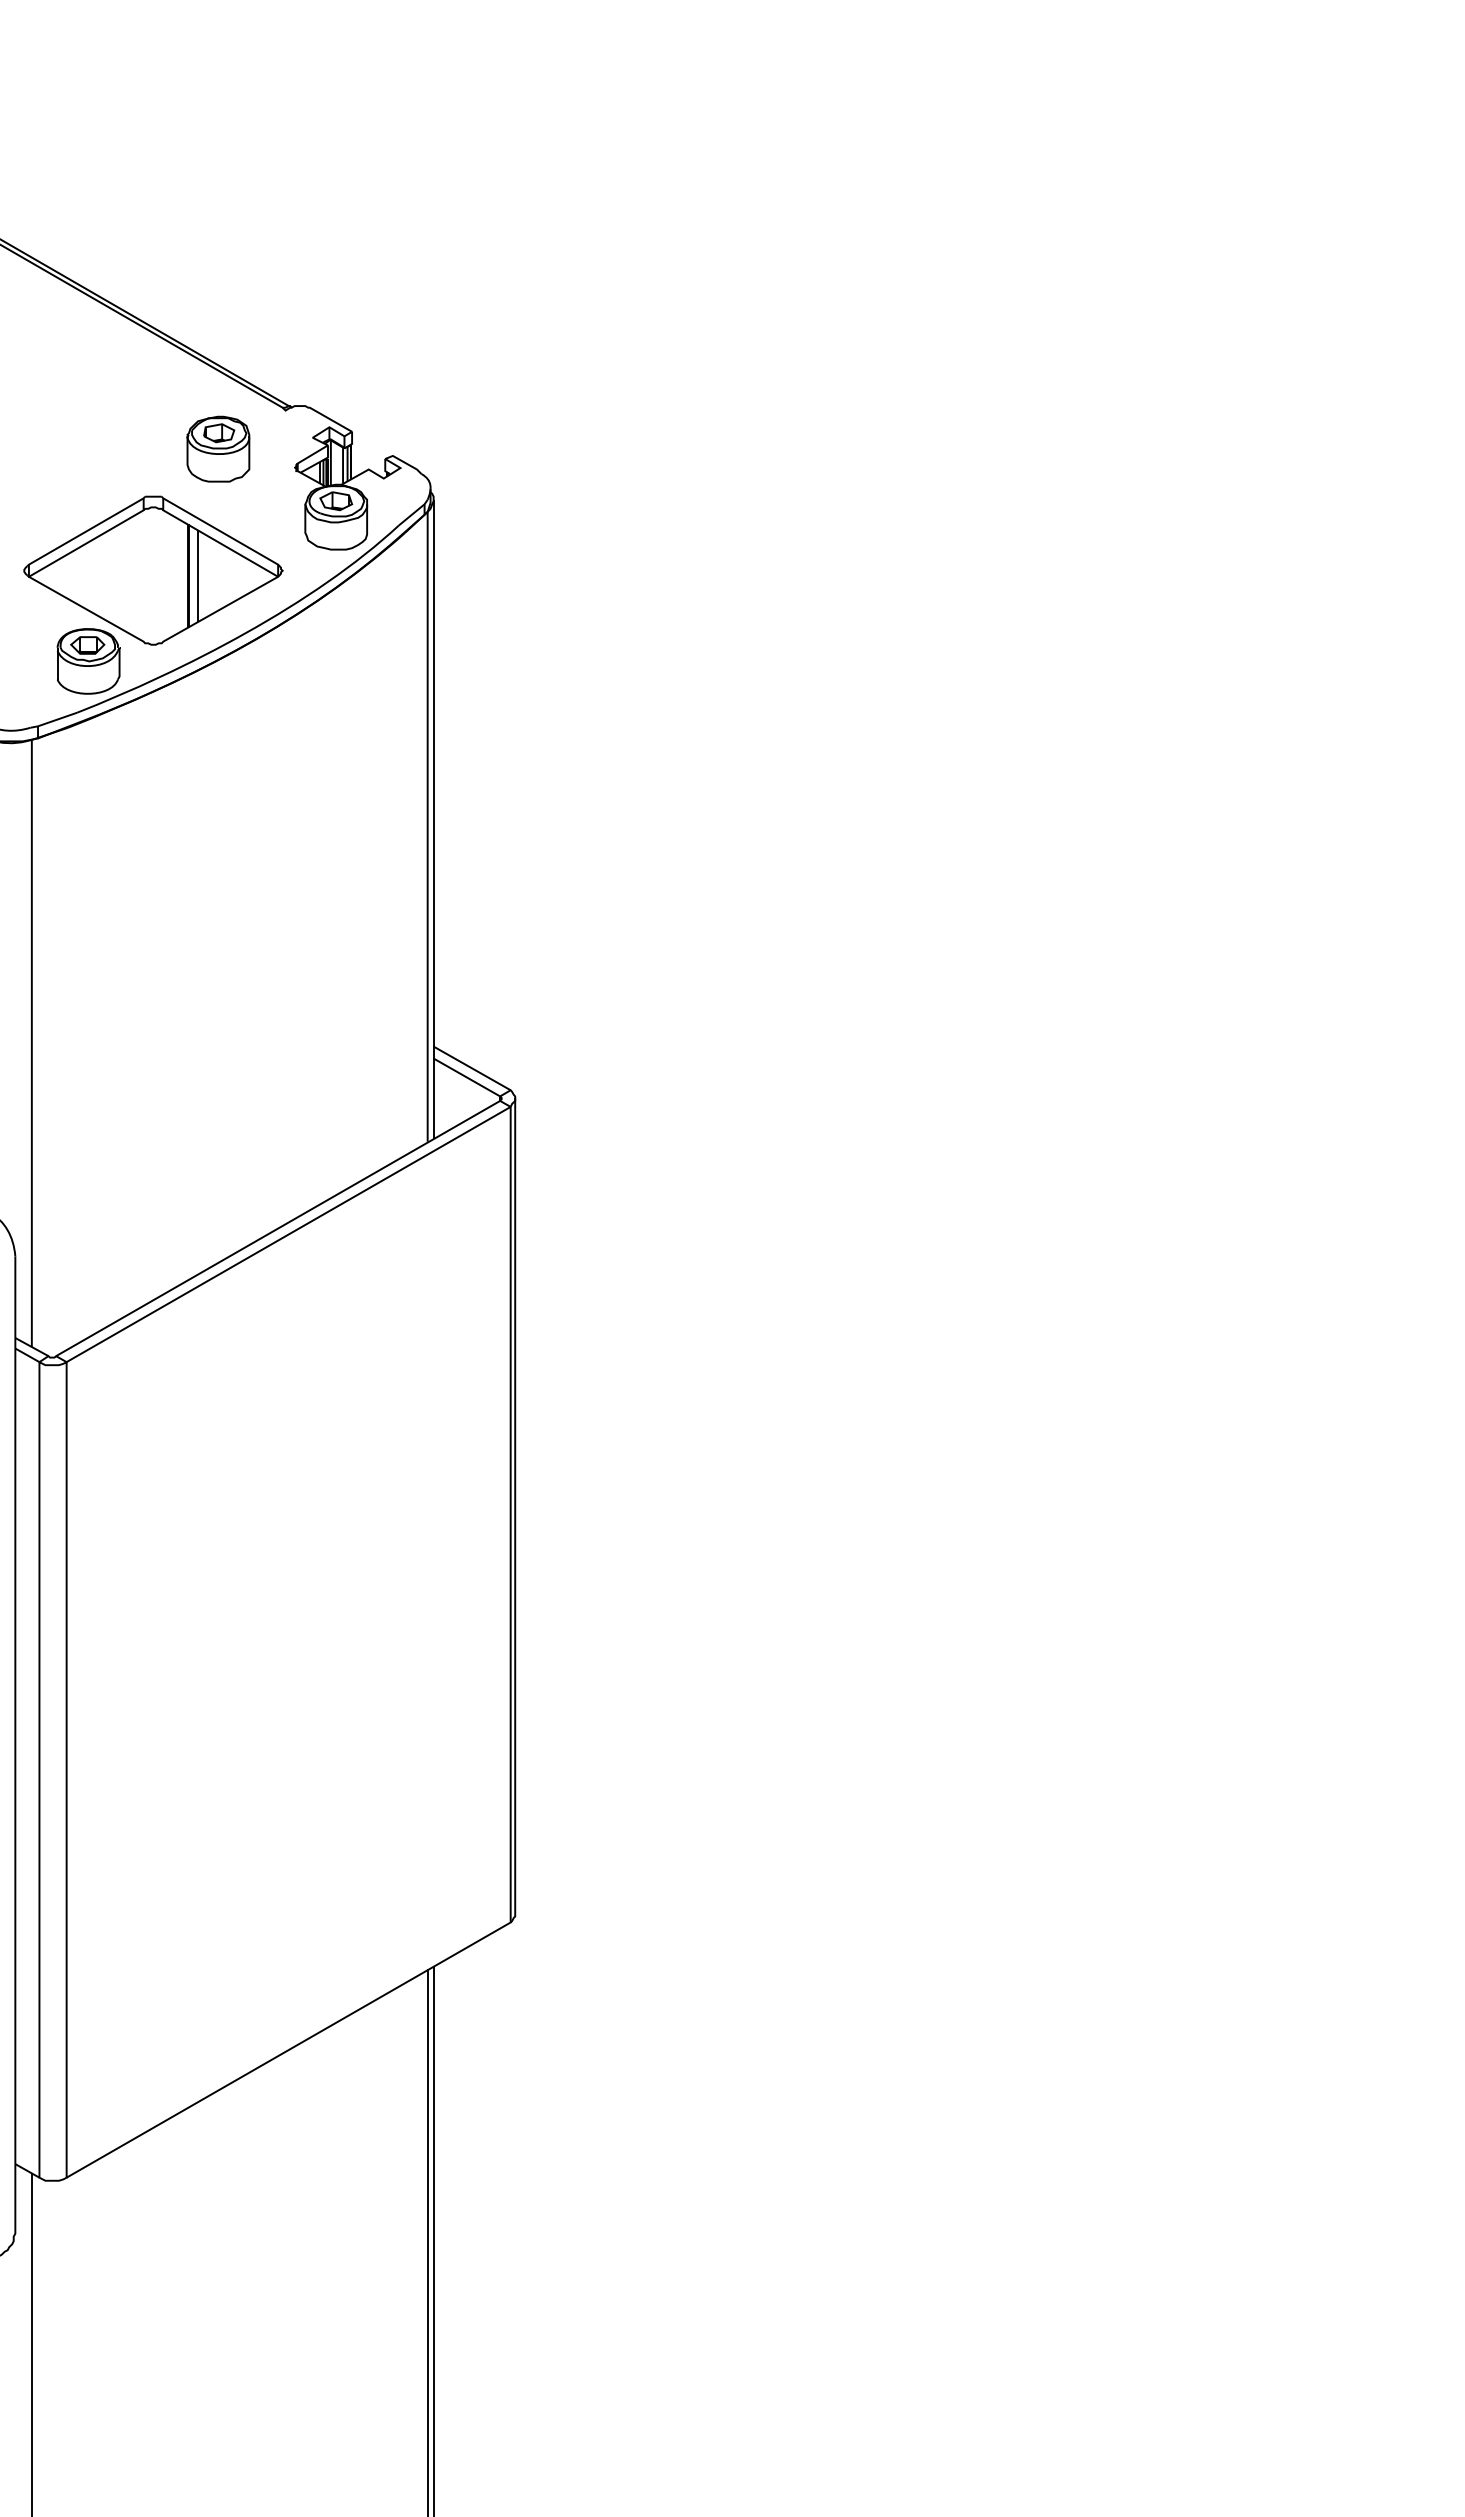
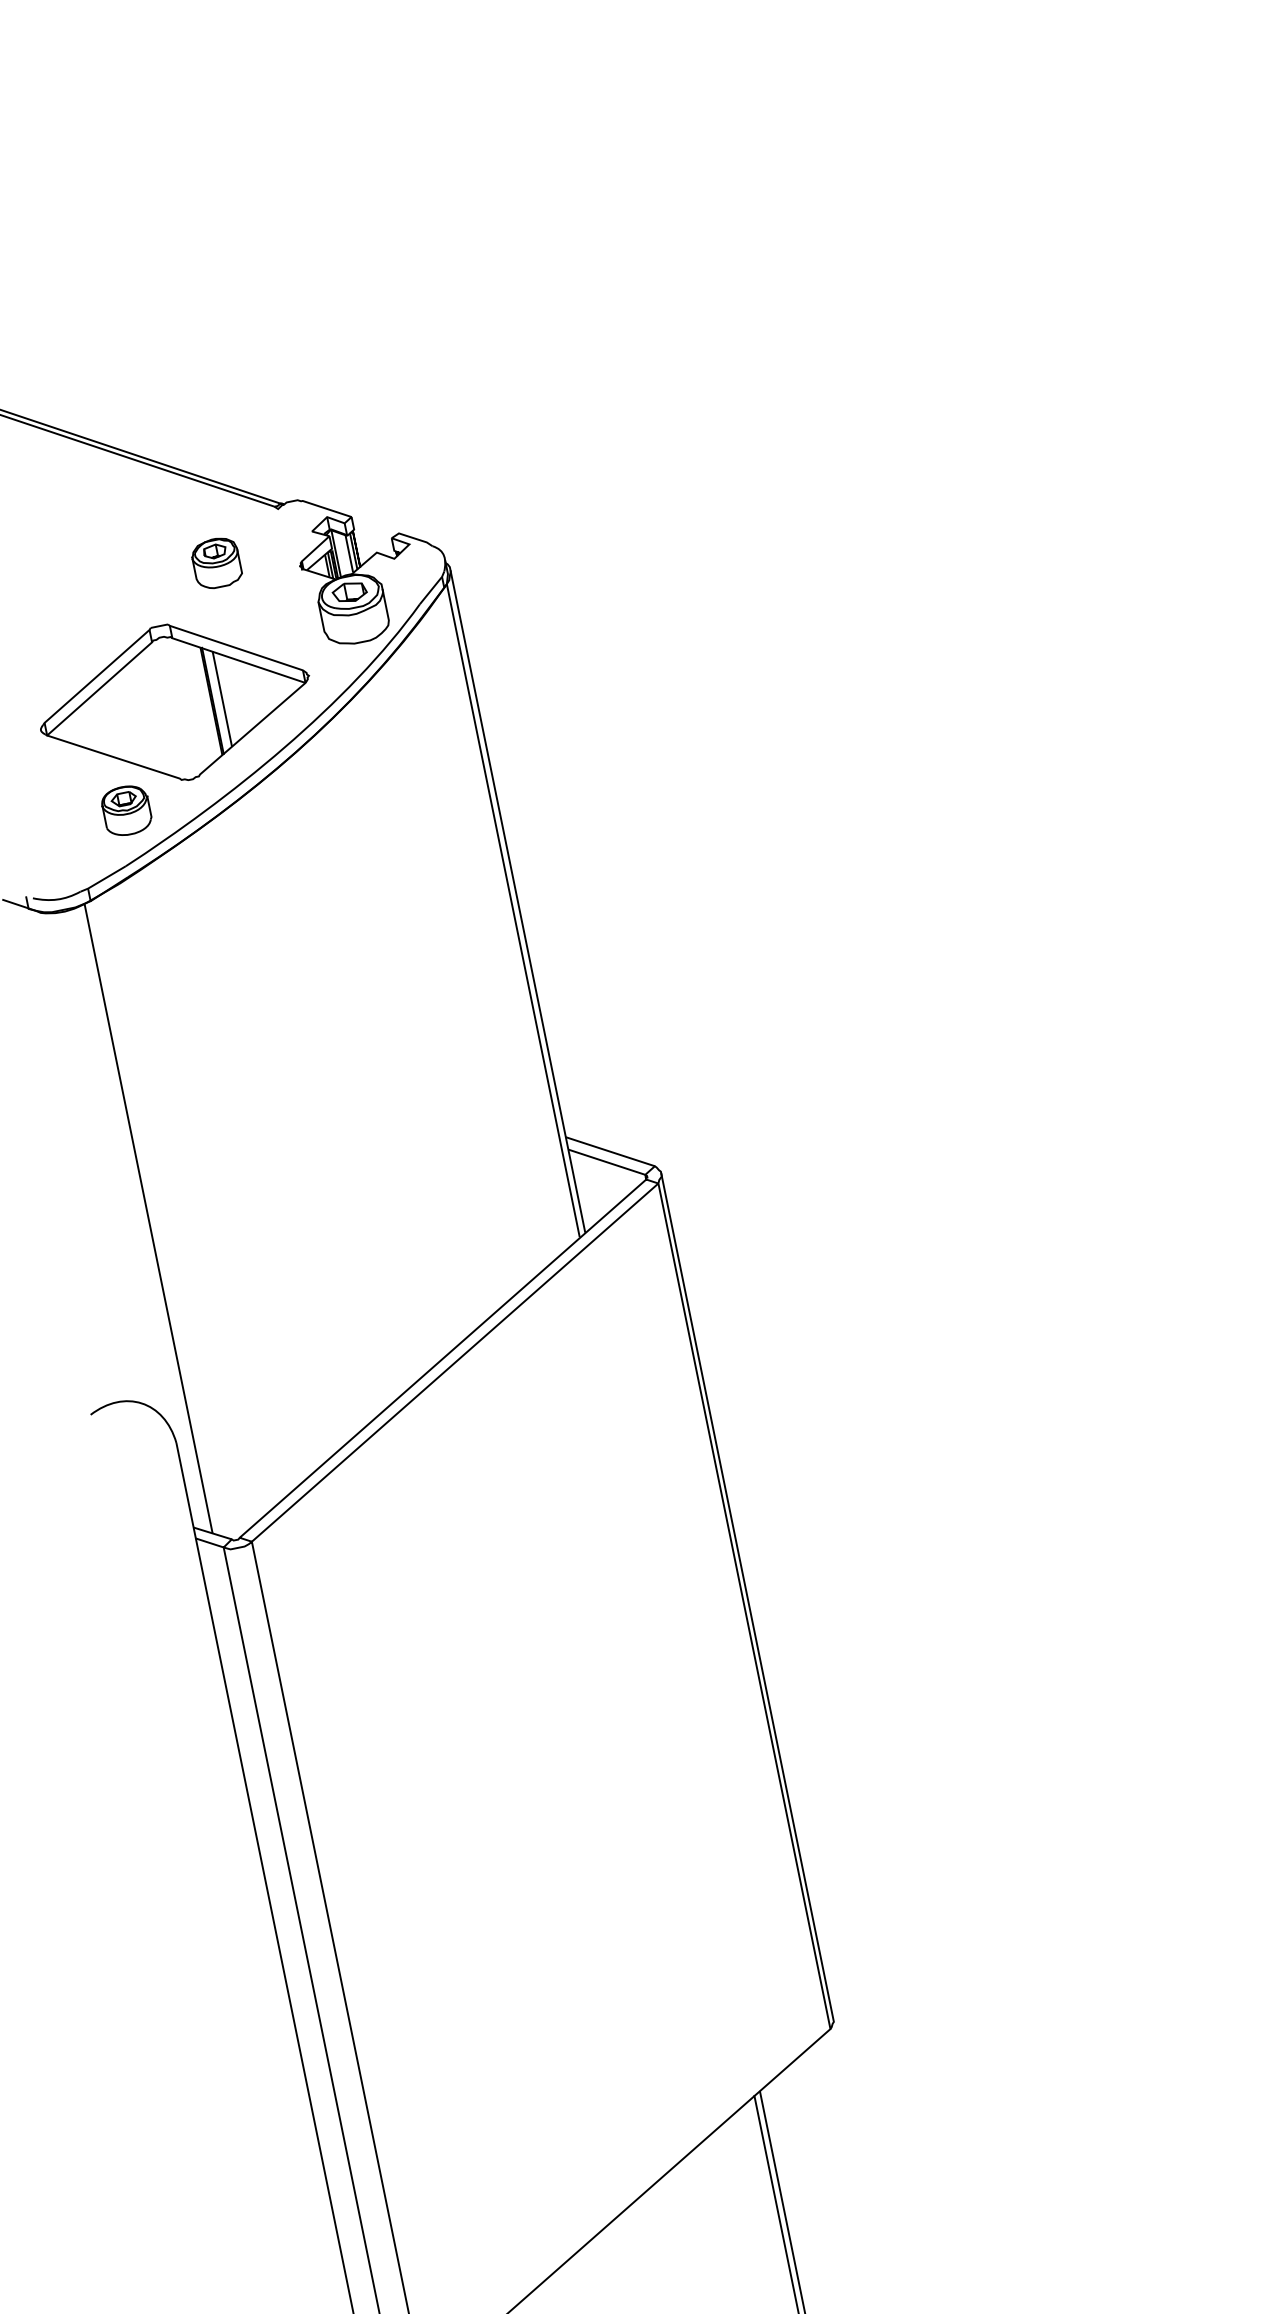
part: (218, 448) -> (216, 562), size x0.7
part: (88, 661) -> (126, 810), size x0.7

